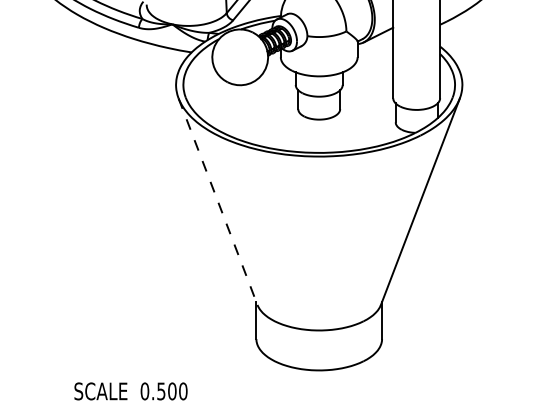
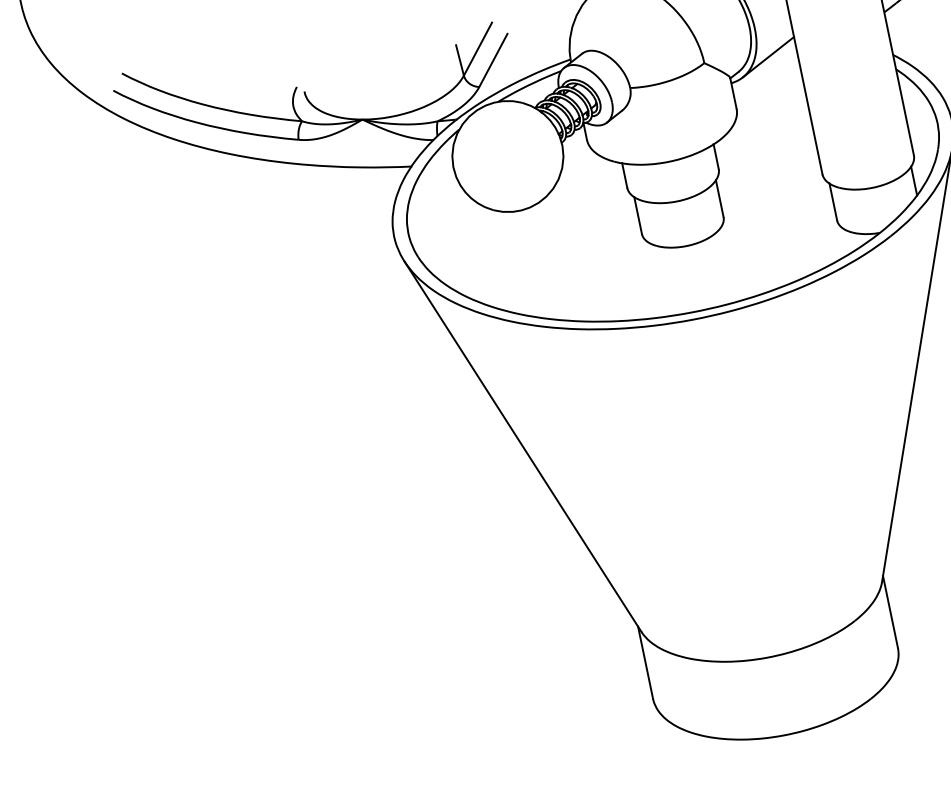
line: (218, 201) -> (523, 446), dashed -> solid

